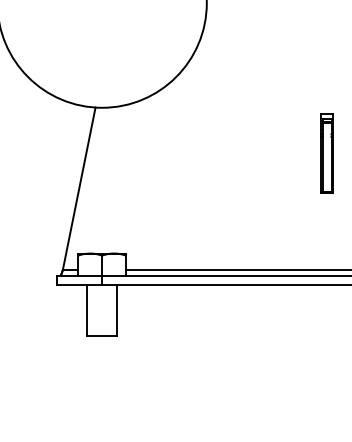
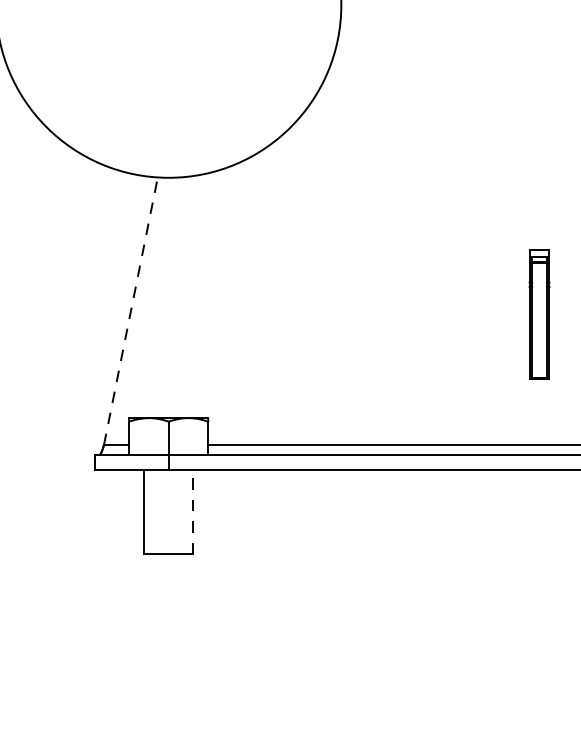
part: (326, 153) -> (538, 314), moved
line: (79, 188) -> (131, 310), solid -> dashed
line: (117, 309) -> (194, 510), solid -> dashed

